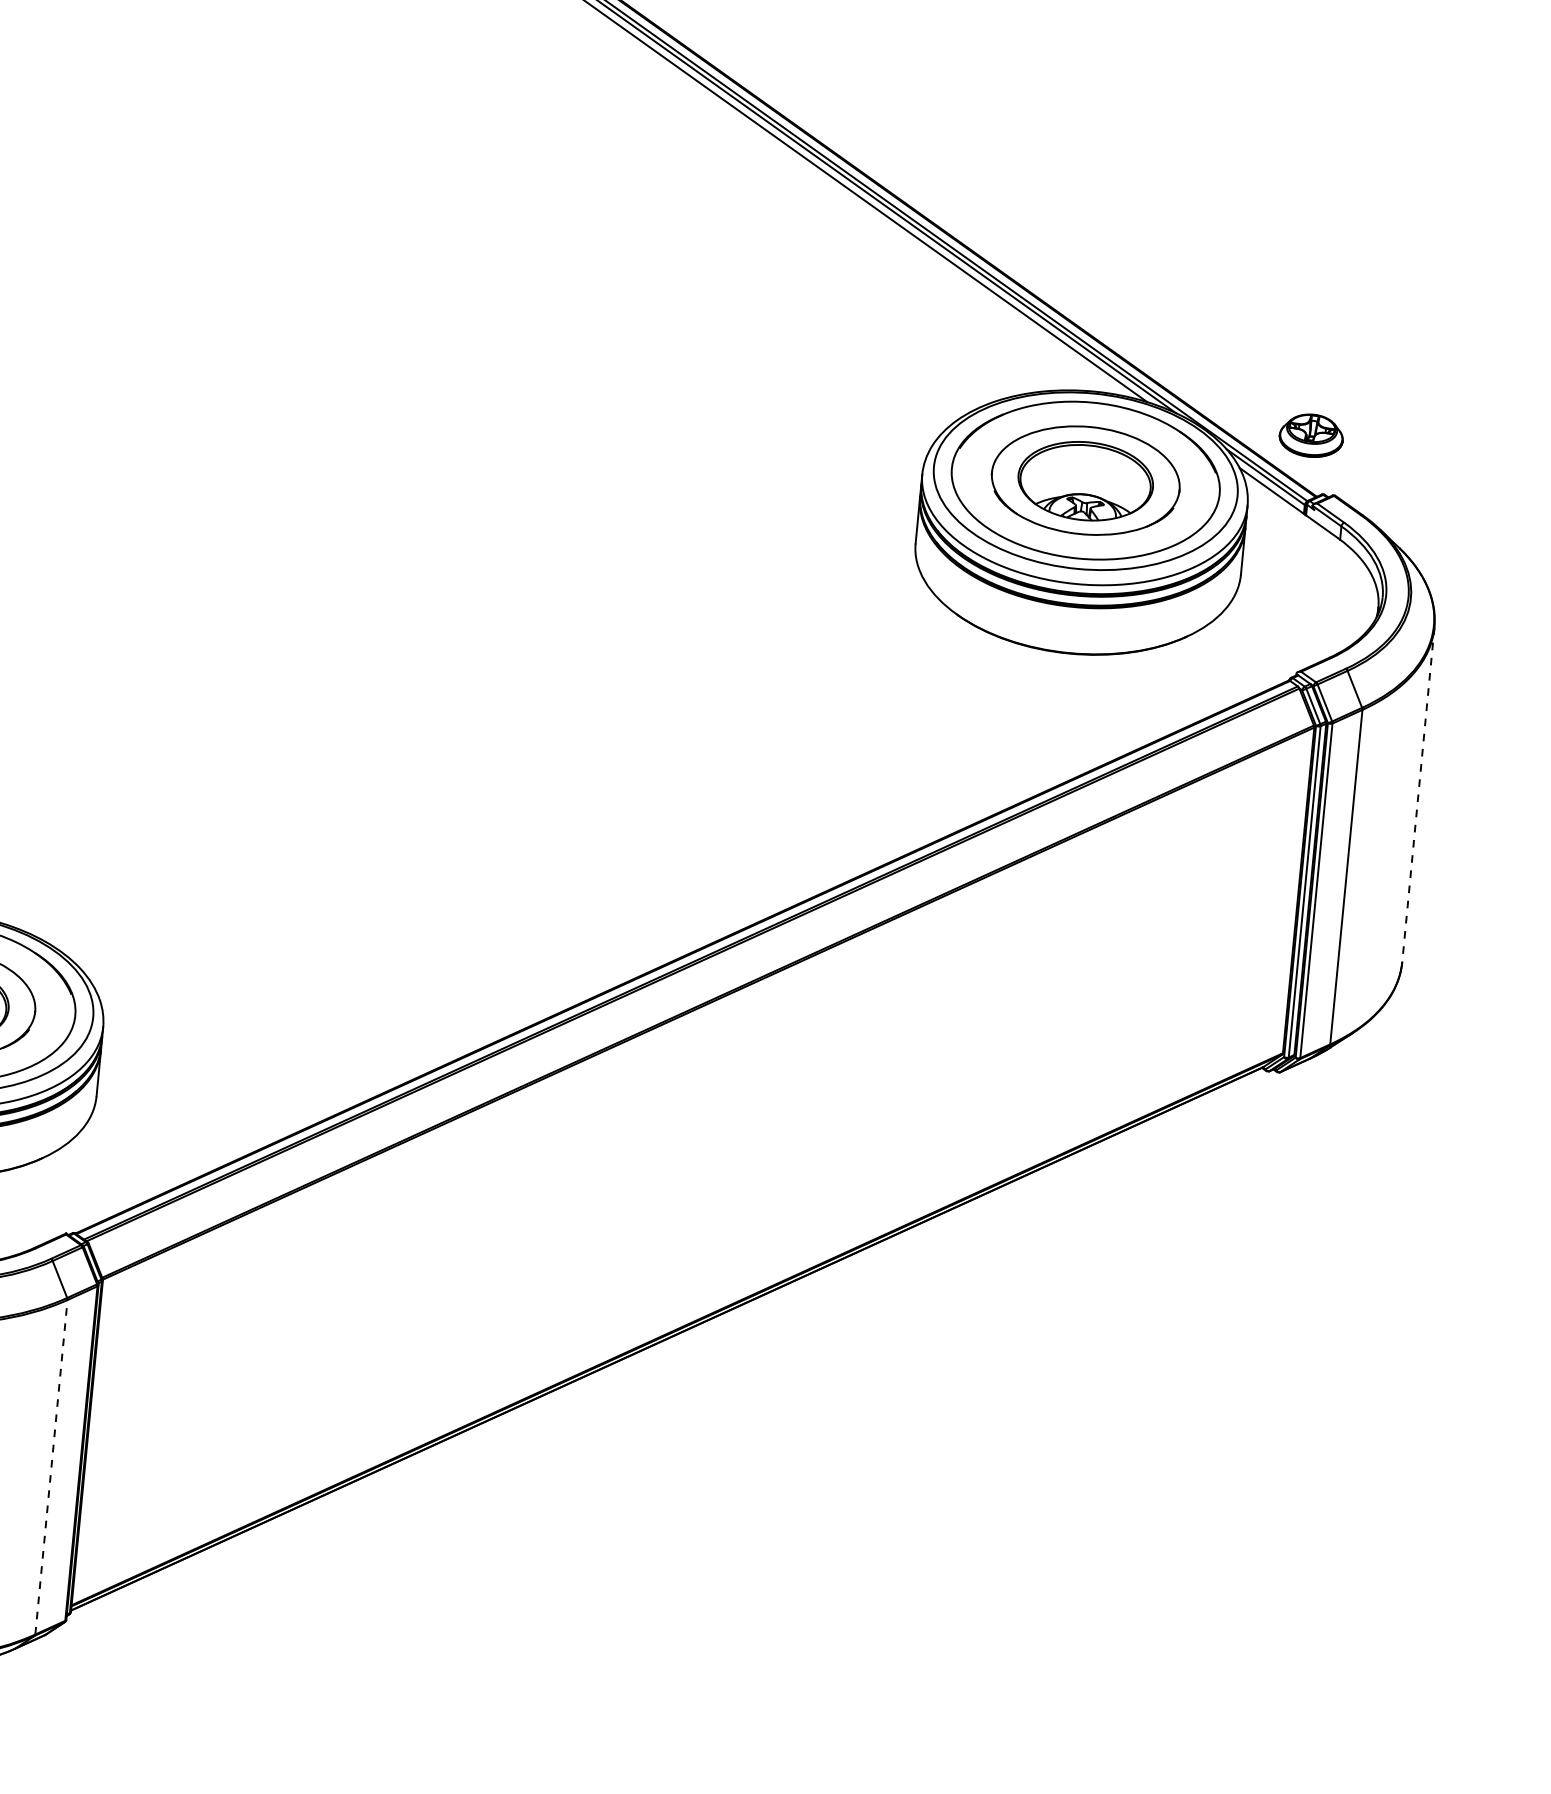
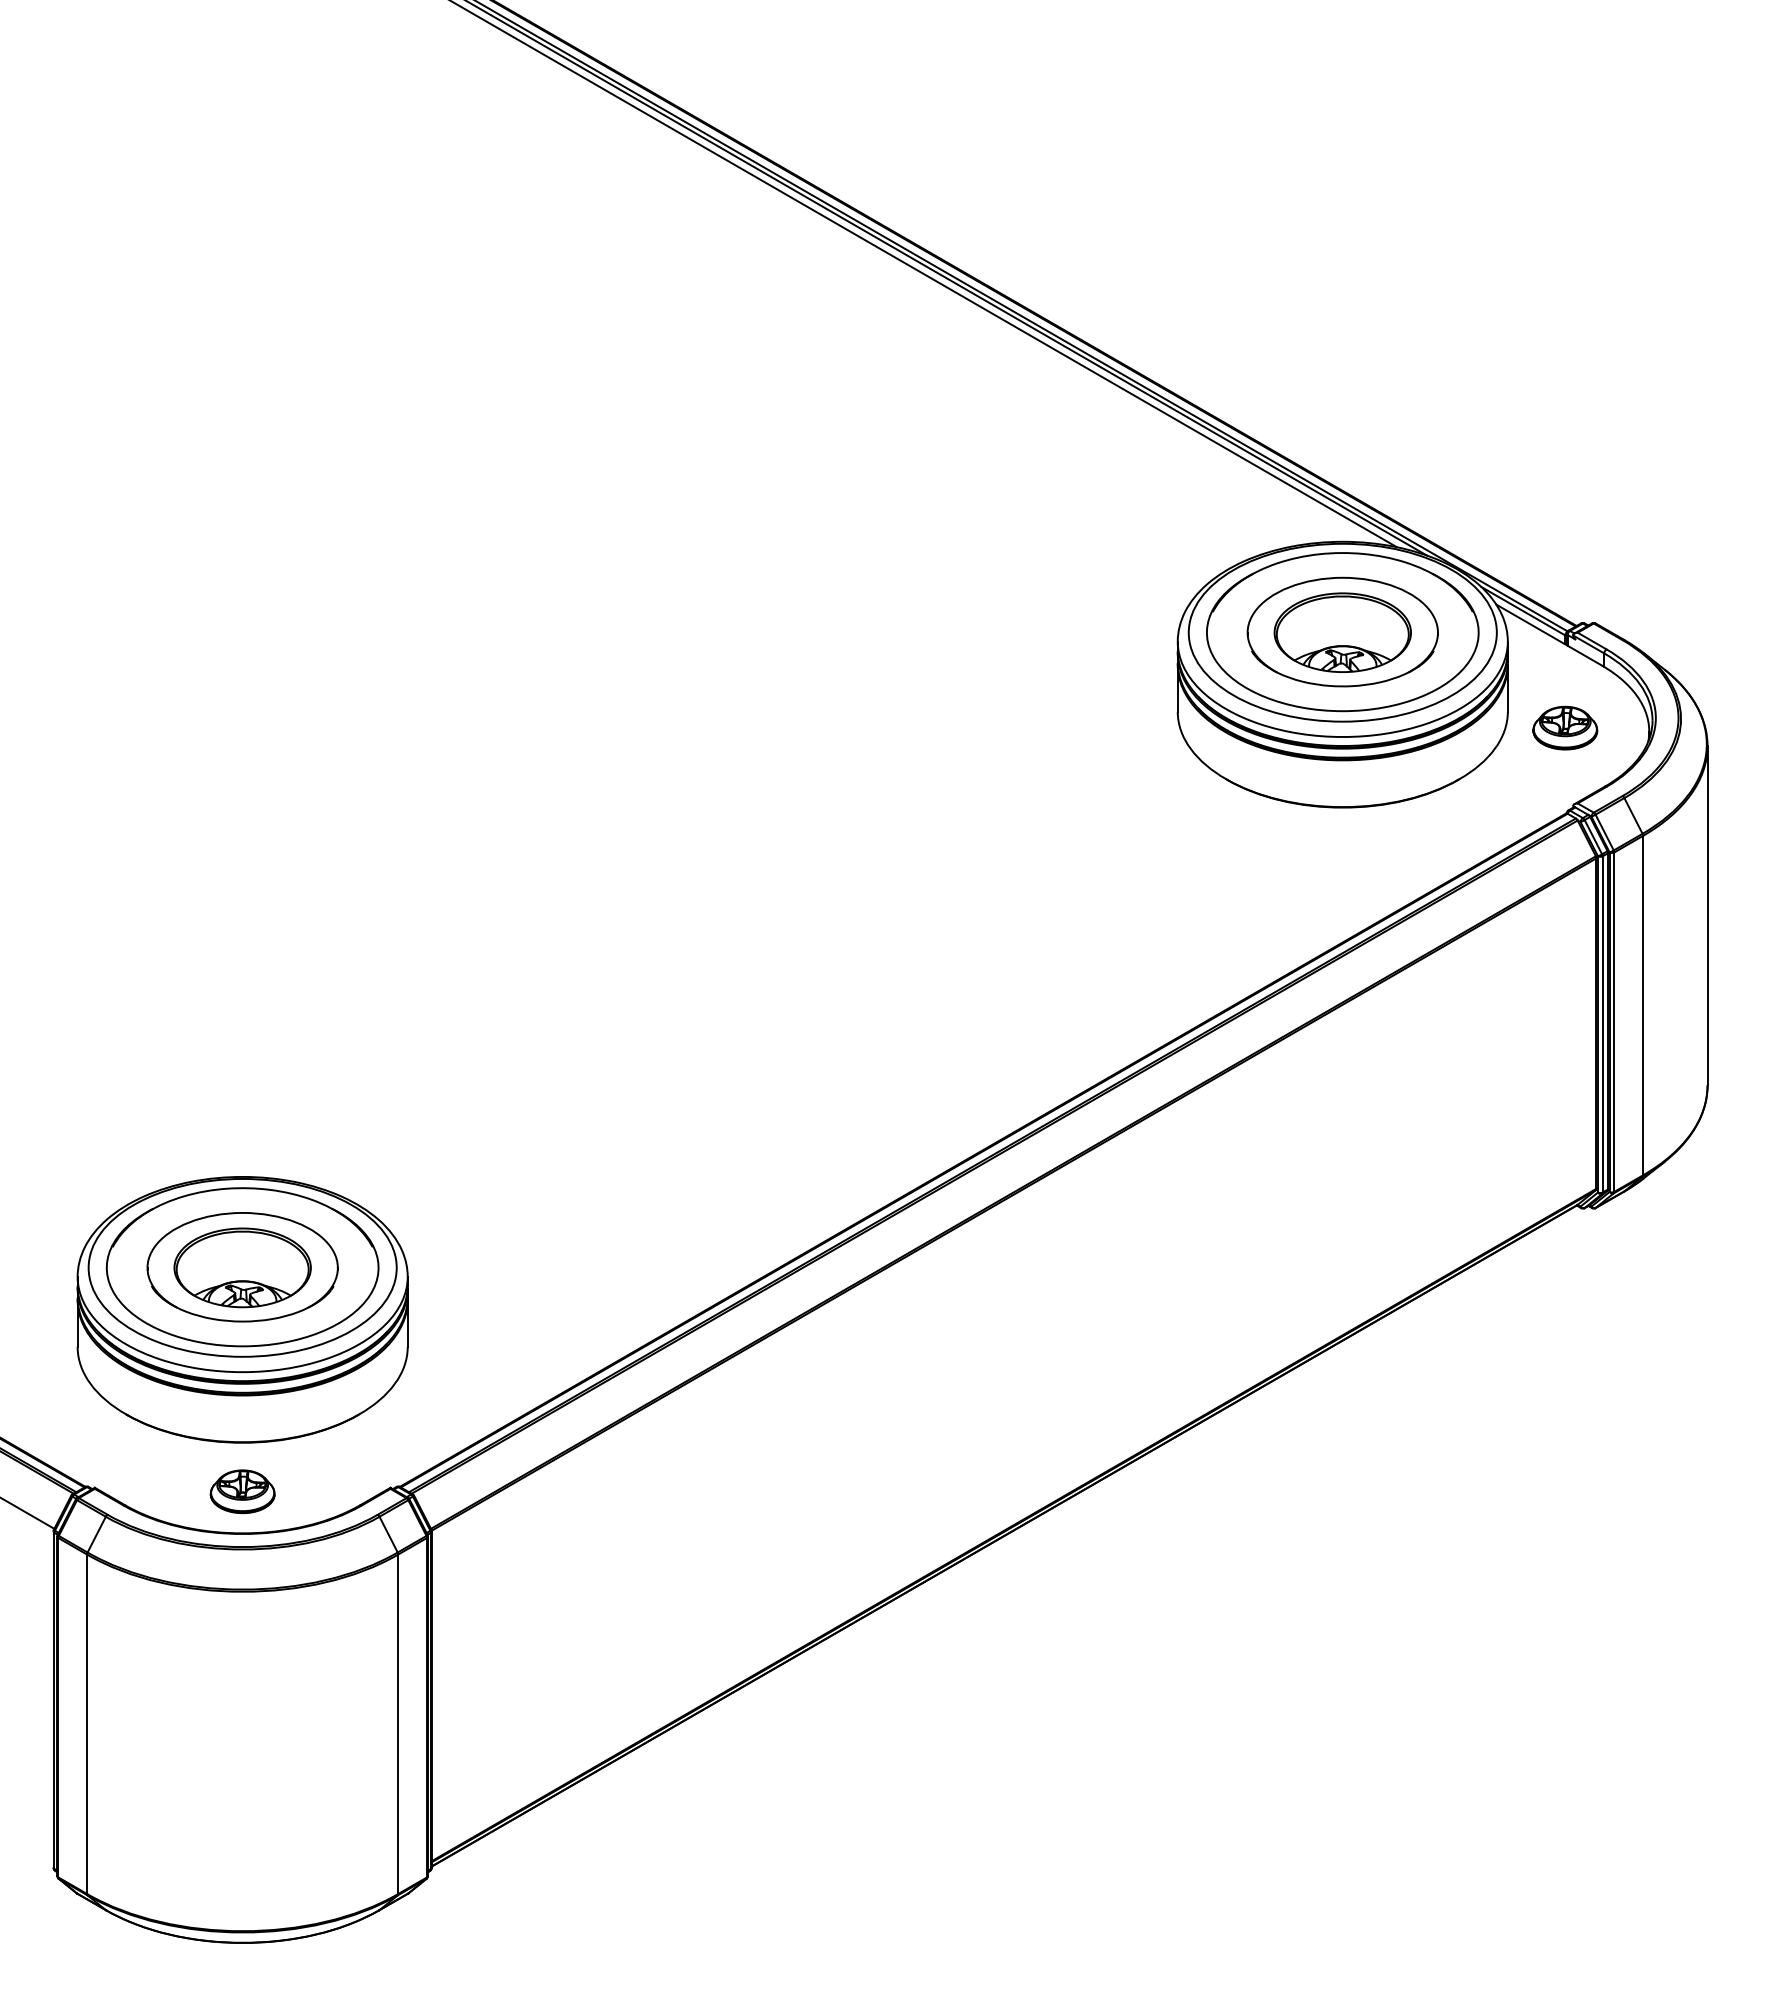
part: (1311, 435) -> (1565, 727), moved
line: (1418, 794) -> (1707, 915), dashed -> solid
line: (51, 1467) -> (398, 1724), dashed -> solid

